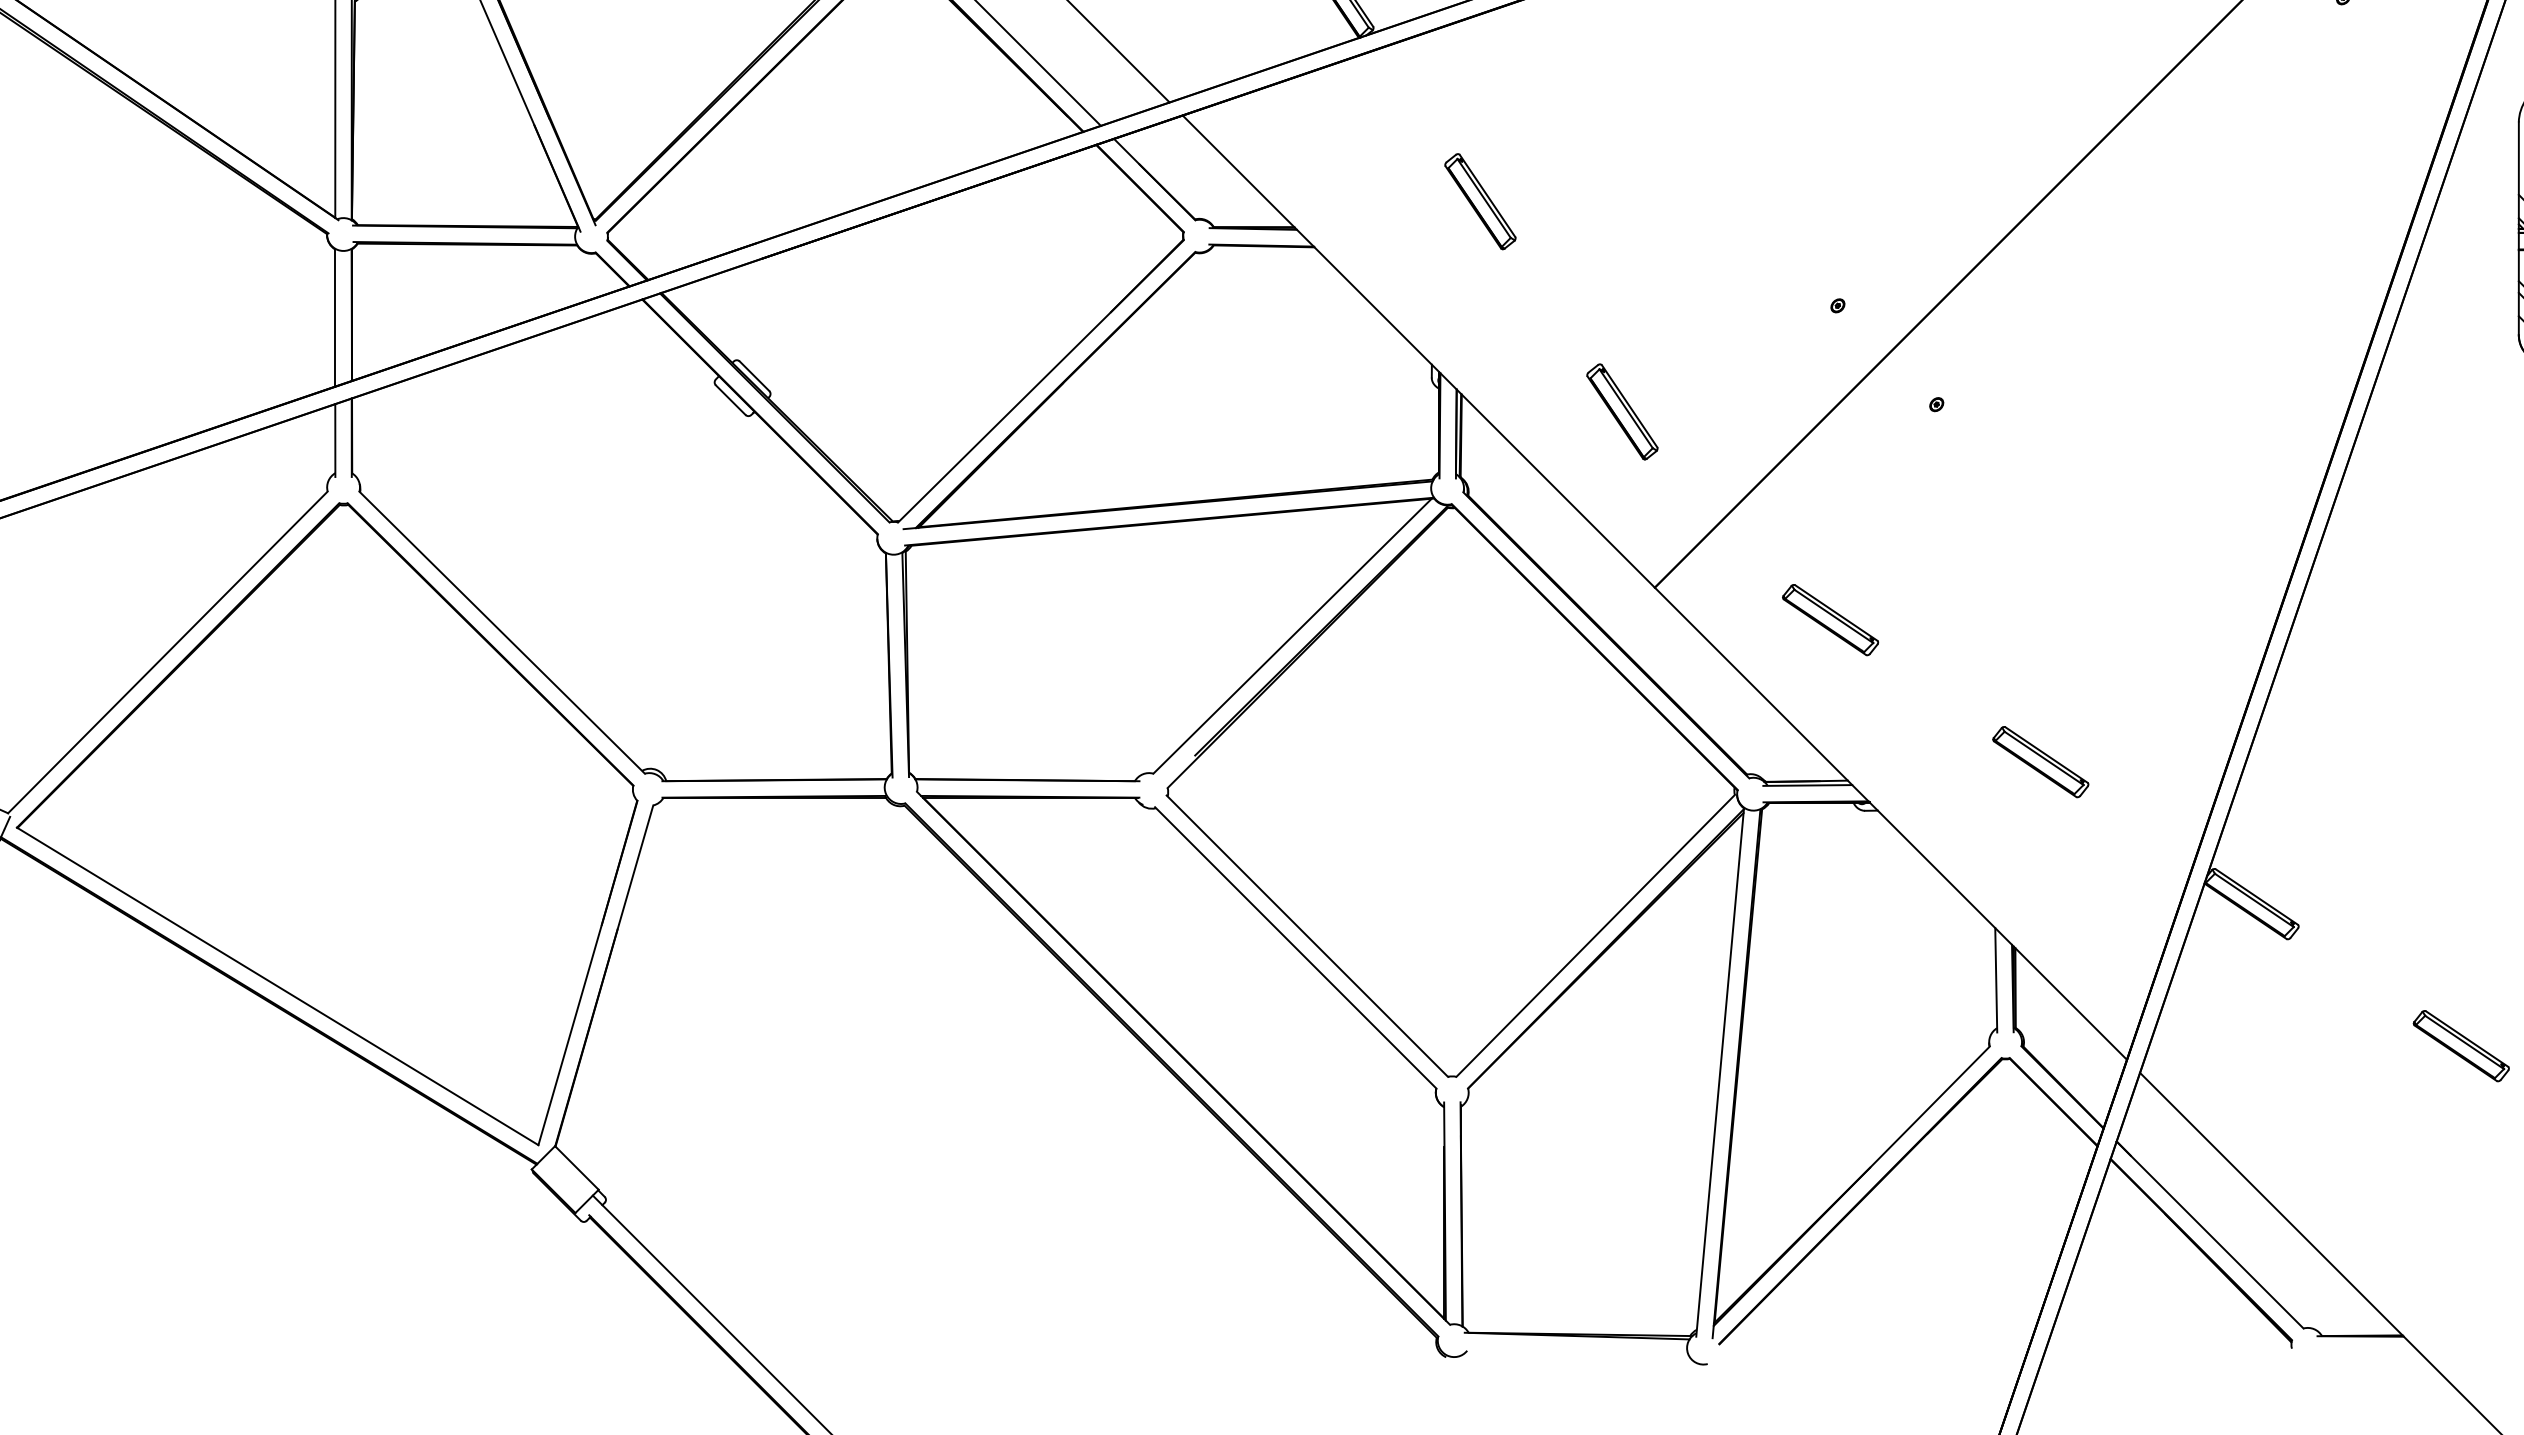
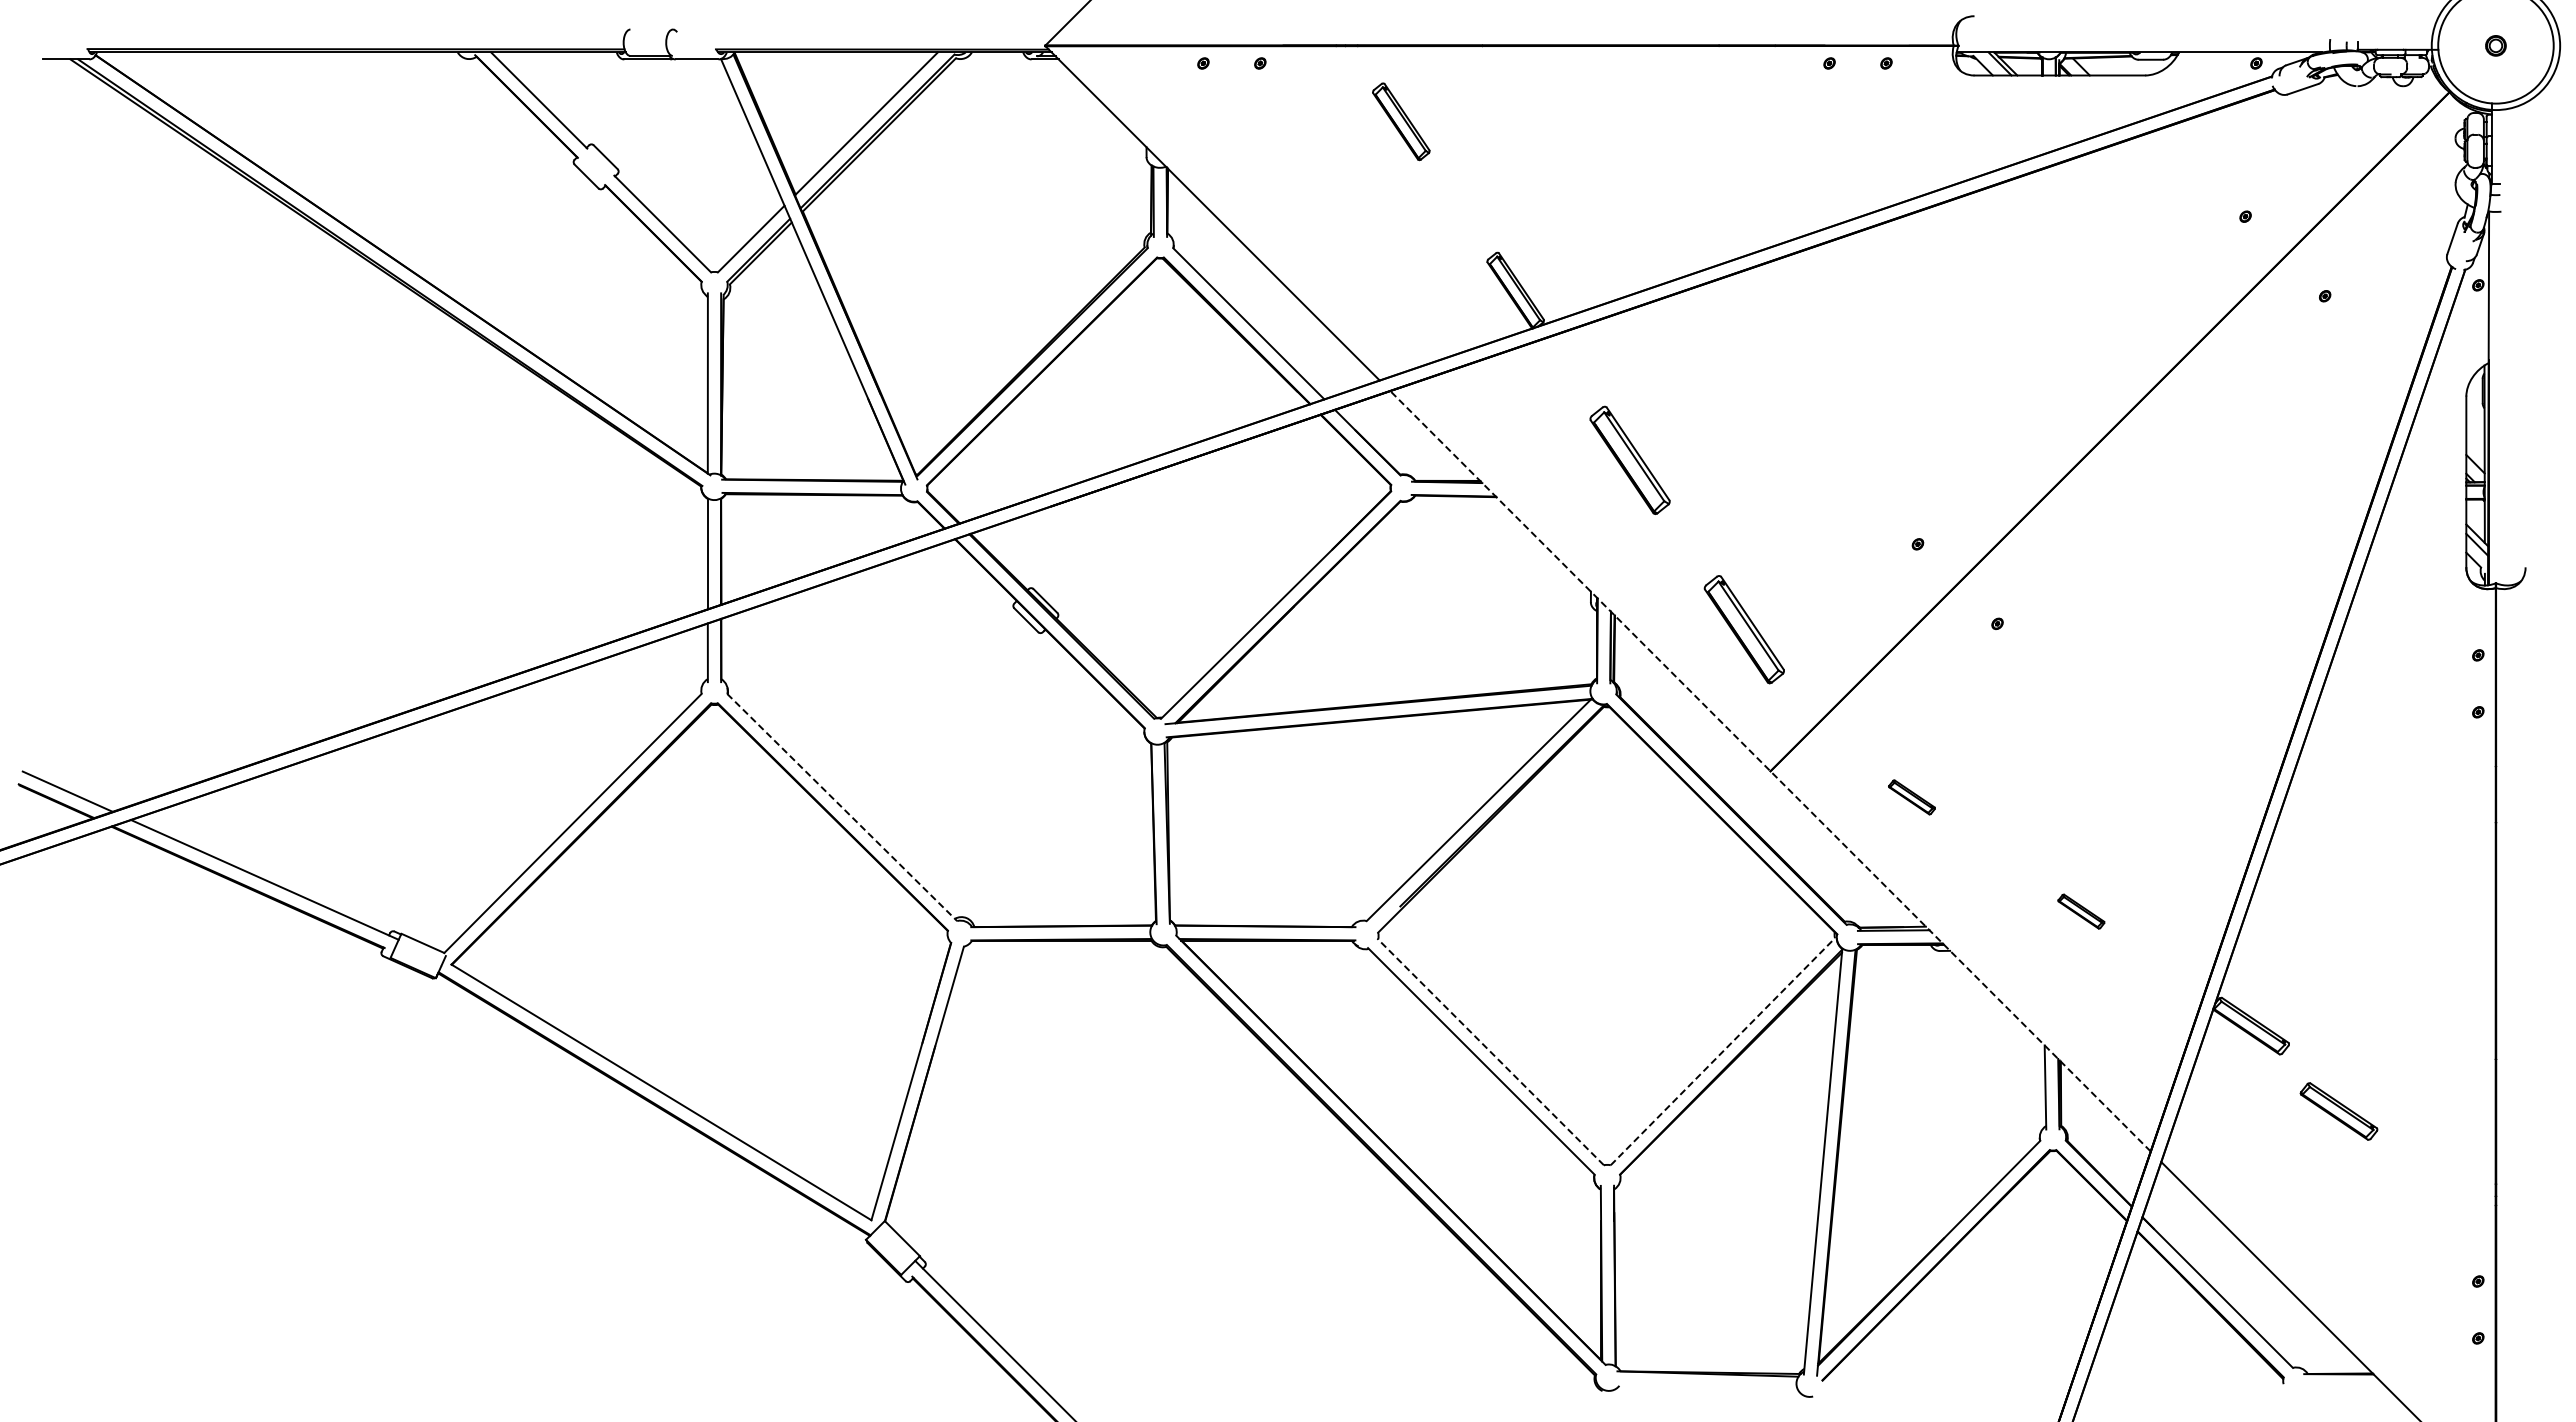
part: (1479, 201) -> (1629, 460), size x1.4
part: (1622, 411) -> (1744, 629), size x1.4
line: (1654, 587) -> (1770, 771), solid -> dashed
part: (1829, 620) -> (1911, 797), size x0.6
line: (502, 632) -> (842, 807), solid -> dashed
part: (2040, 761) -> (2081, 911), size x0.6
line: (1307, 935) -> (1490, 1051), solid -> dashed
line: (1595, 935) -> (1722, 1051), solid -> dashed
part: (2460, 1046) -> (2338, 1111), moved

